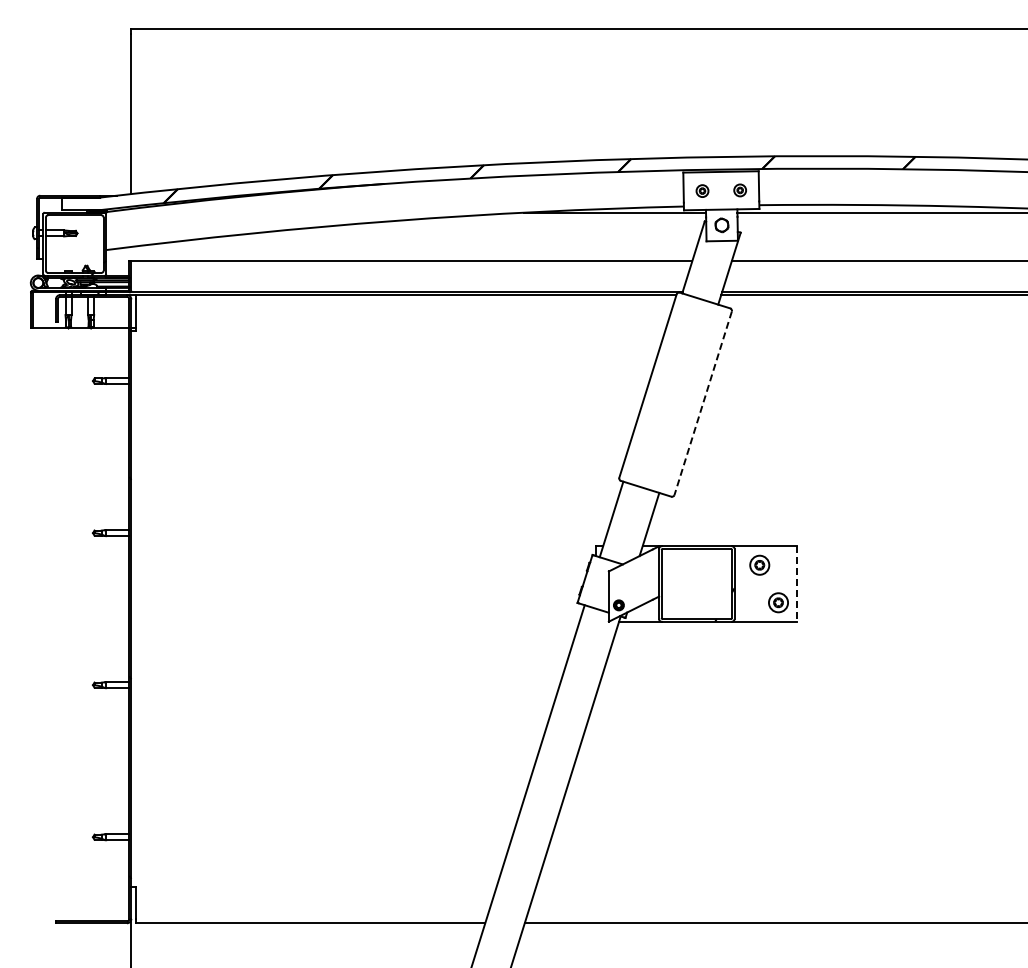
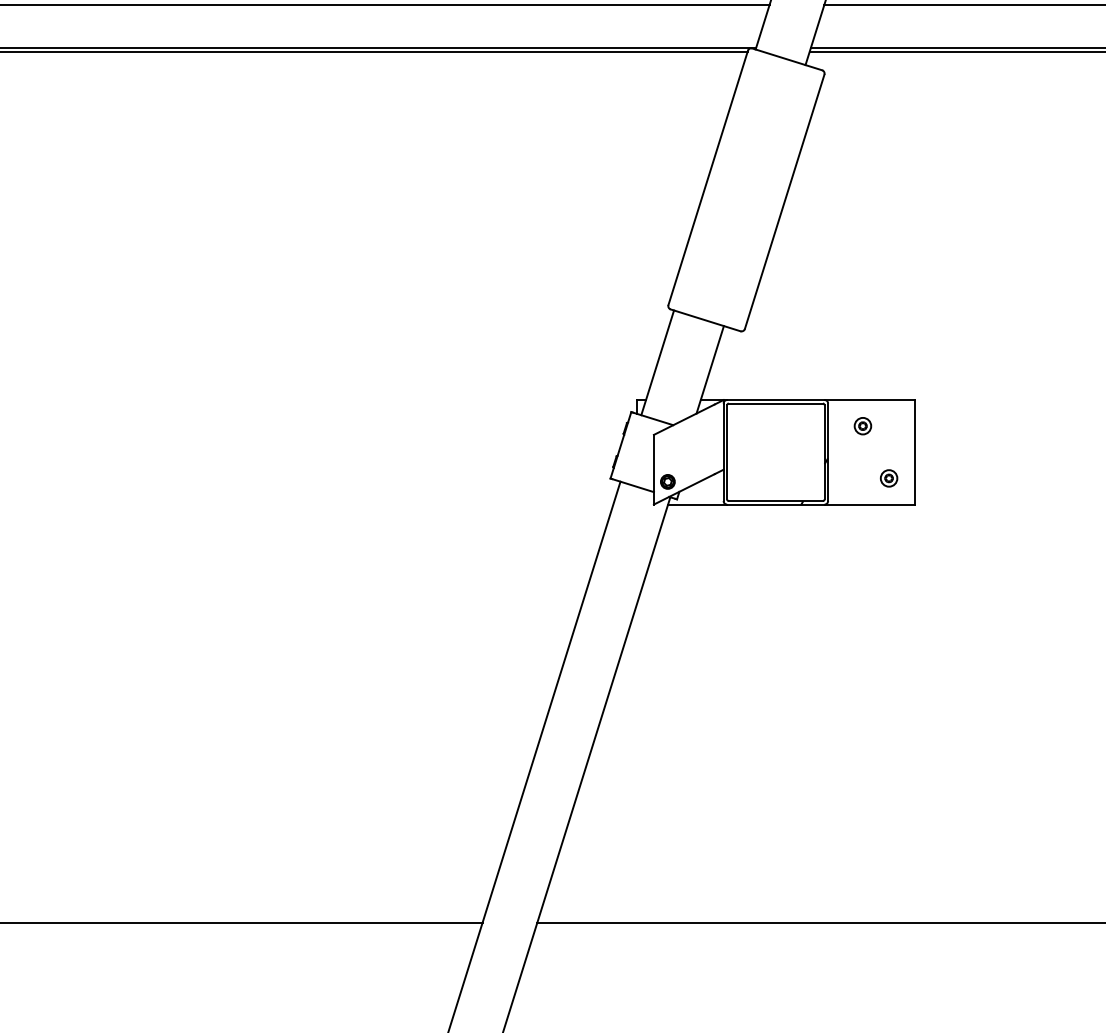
line: (703, 403) -> (785, 202), dashed -> solid
part: (759, 564) -> (862, 425), size x0.62
line: (797, 584) -> (915, 452), dashed -> solid
part: (778, 602) -> (889, 477), size x0.62

